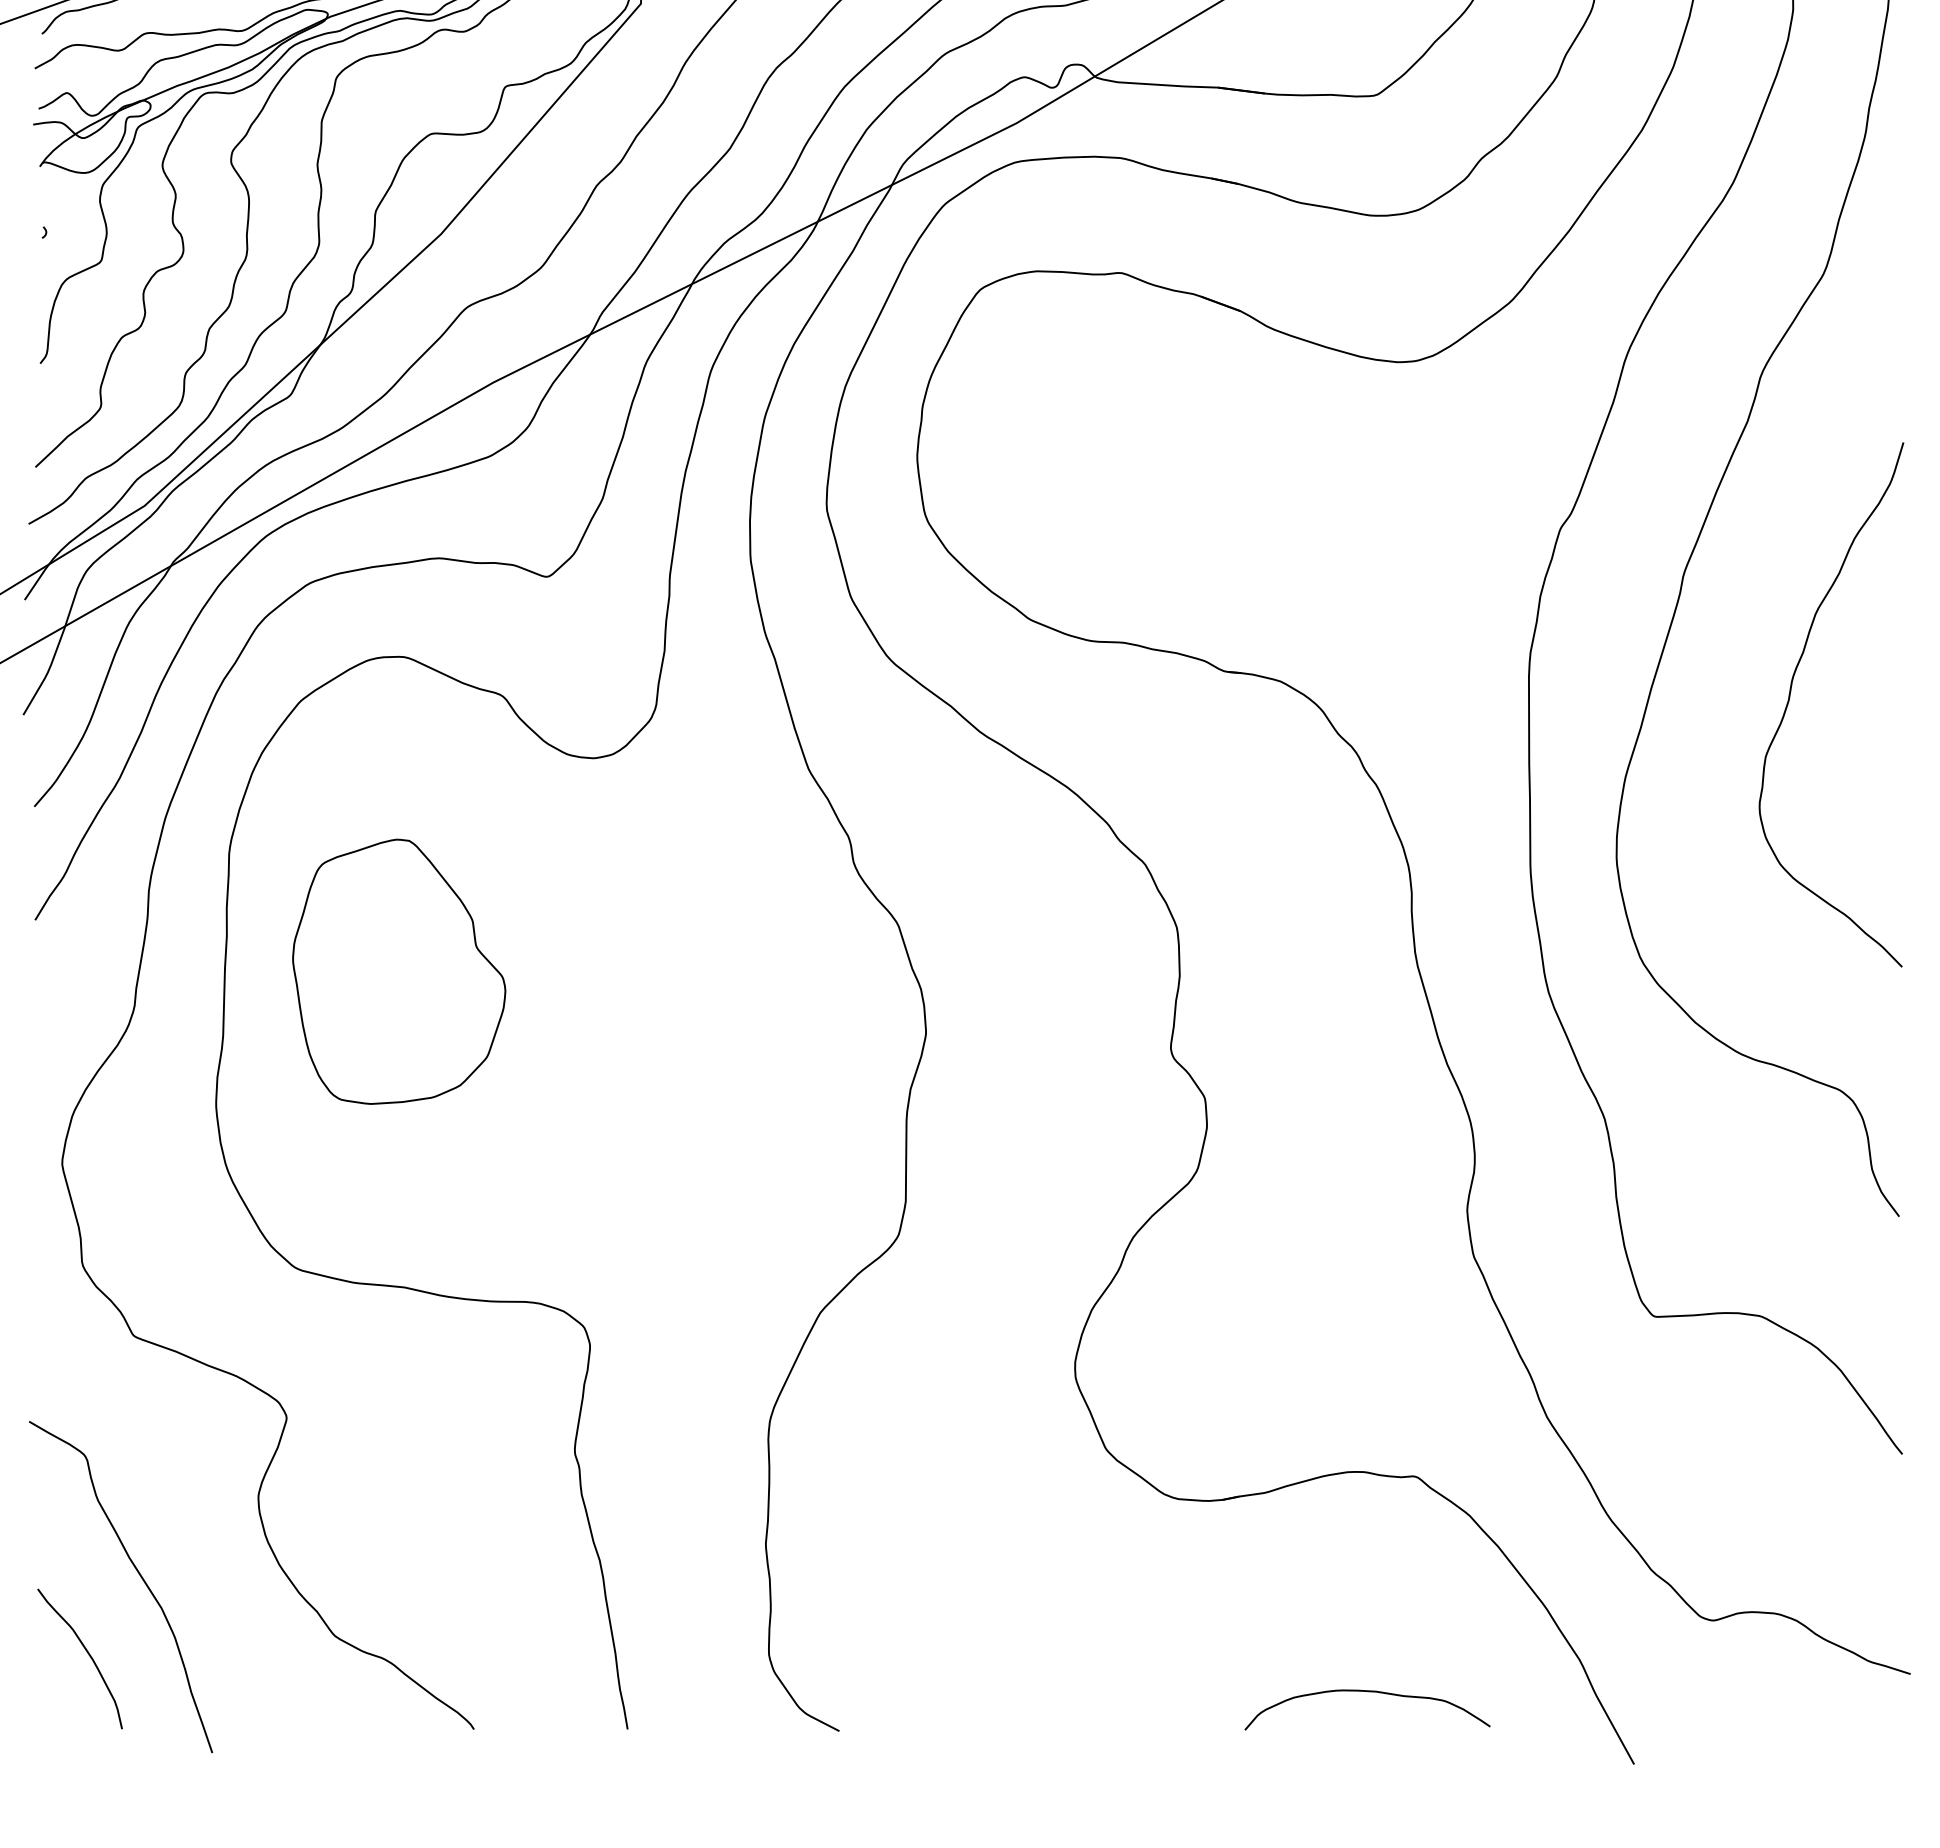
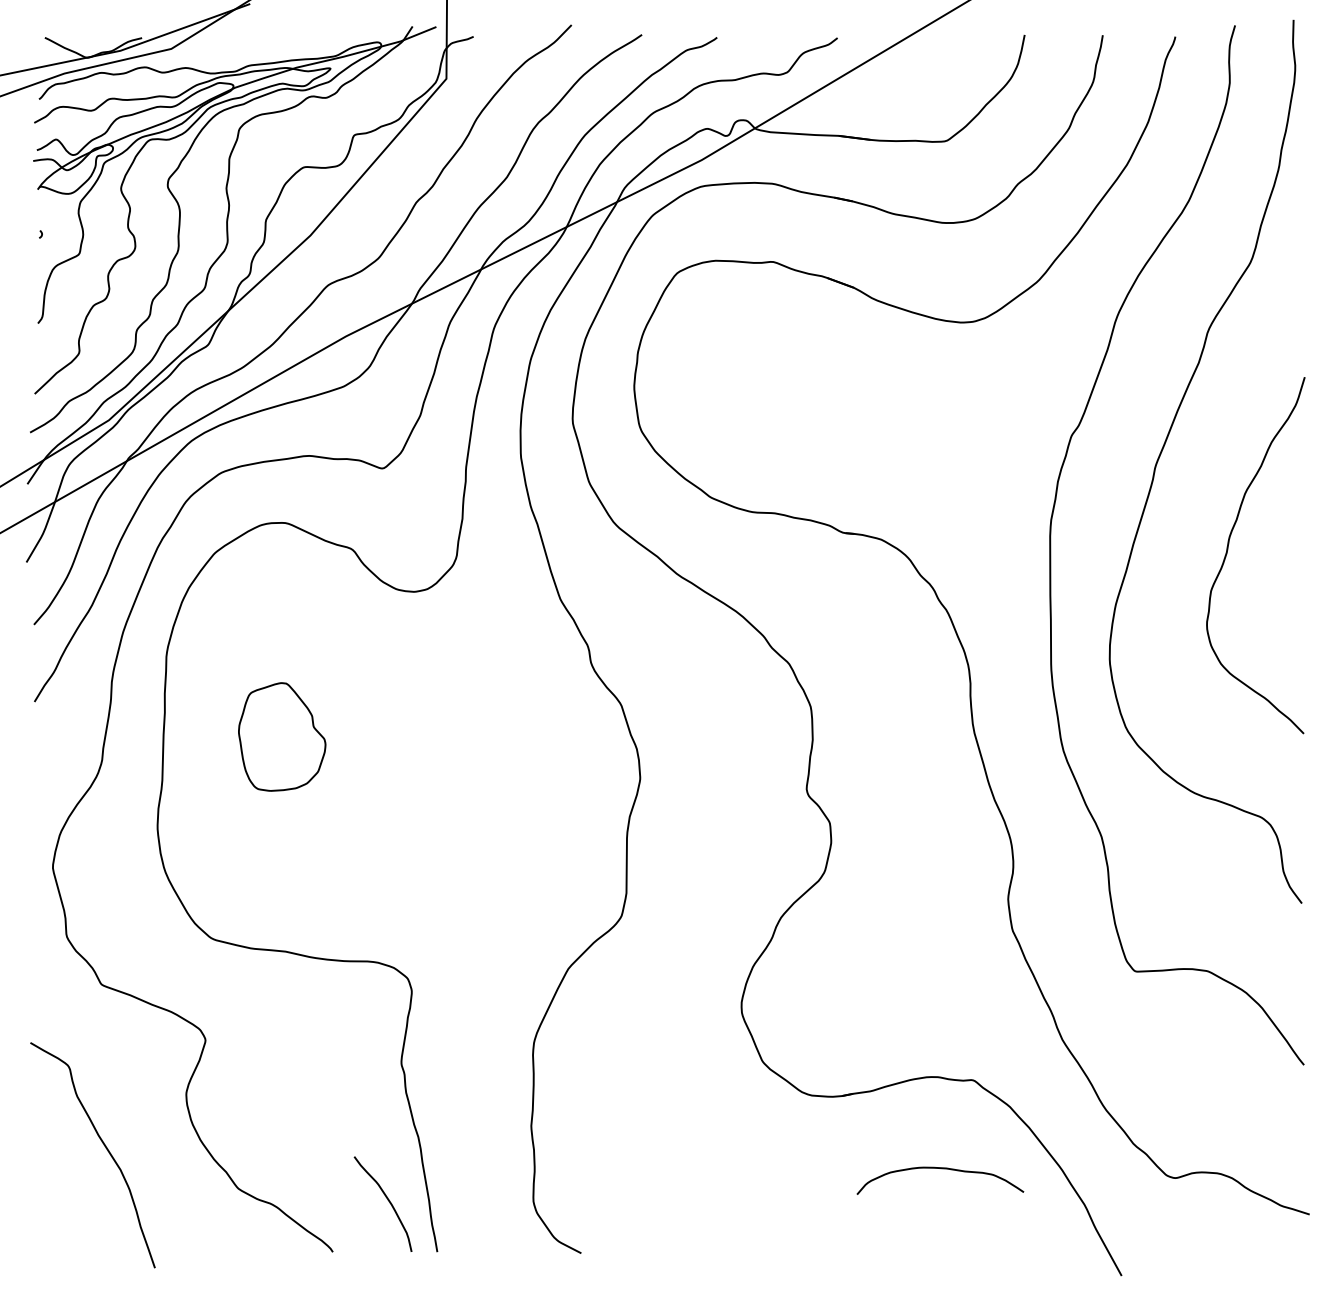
part: (399, 971) -> (282, 736), size x0.6
curve: (86, 1653) -> (387, 1200), moved
curve: (1369, 1693) -> (941, 1169), moved

